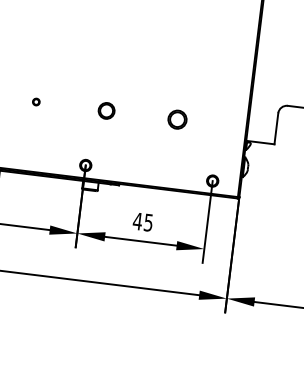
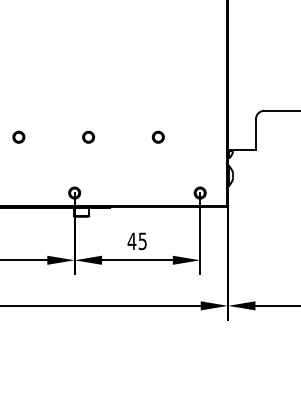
part: (35, 101) -> (18, 136), size x1.67
part: (106, 110) -> (88, 136), size x0.71
part: (176, 118) -> (157, 136), size x0.62

